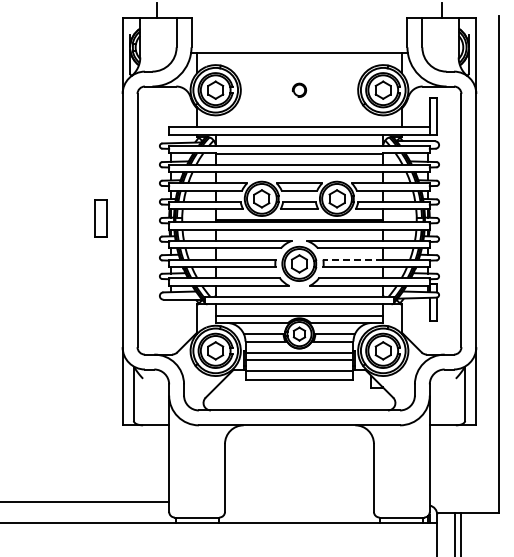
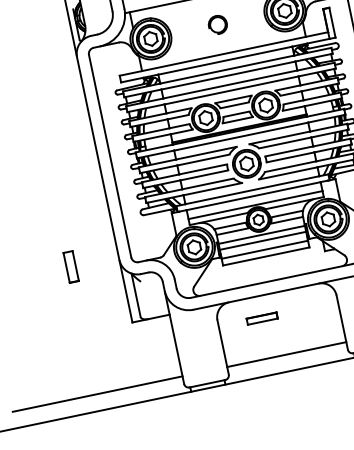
part: (299, 90) -> (217, 25), size x1.67
part: (100, 218) -> (70, 267), moved
line: (353, 259) -> (289, 151), dashed -> solid
part: (278, 452) -> (261, 318), added
line: (299, 502) -> (286, 354), added

